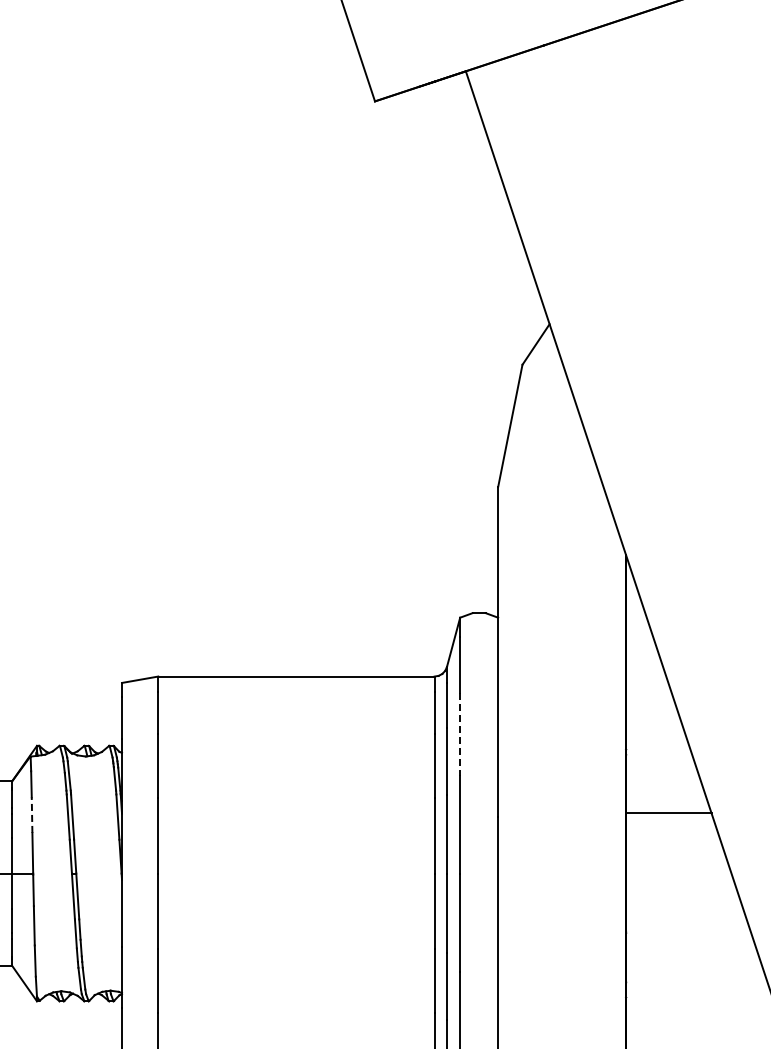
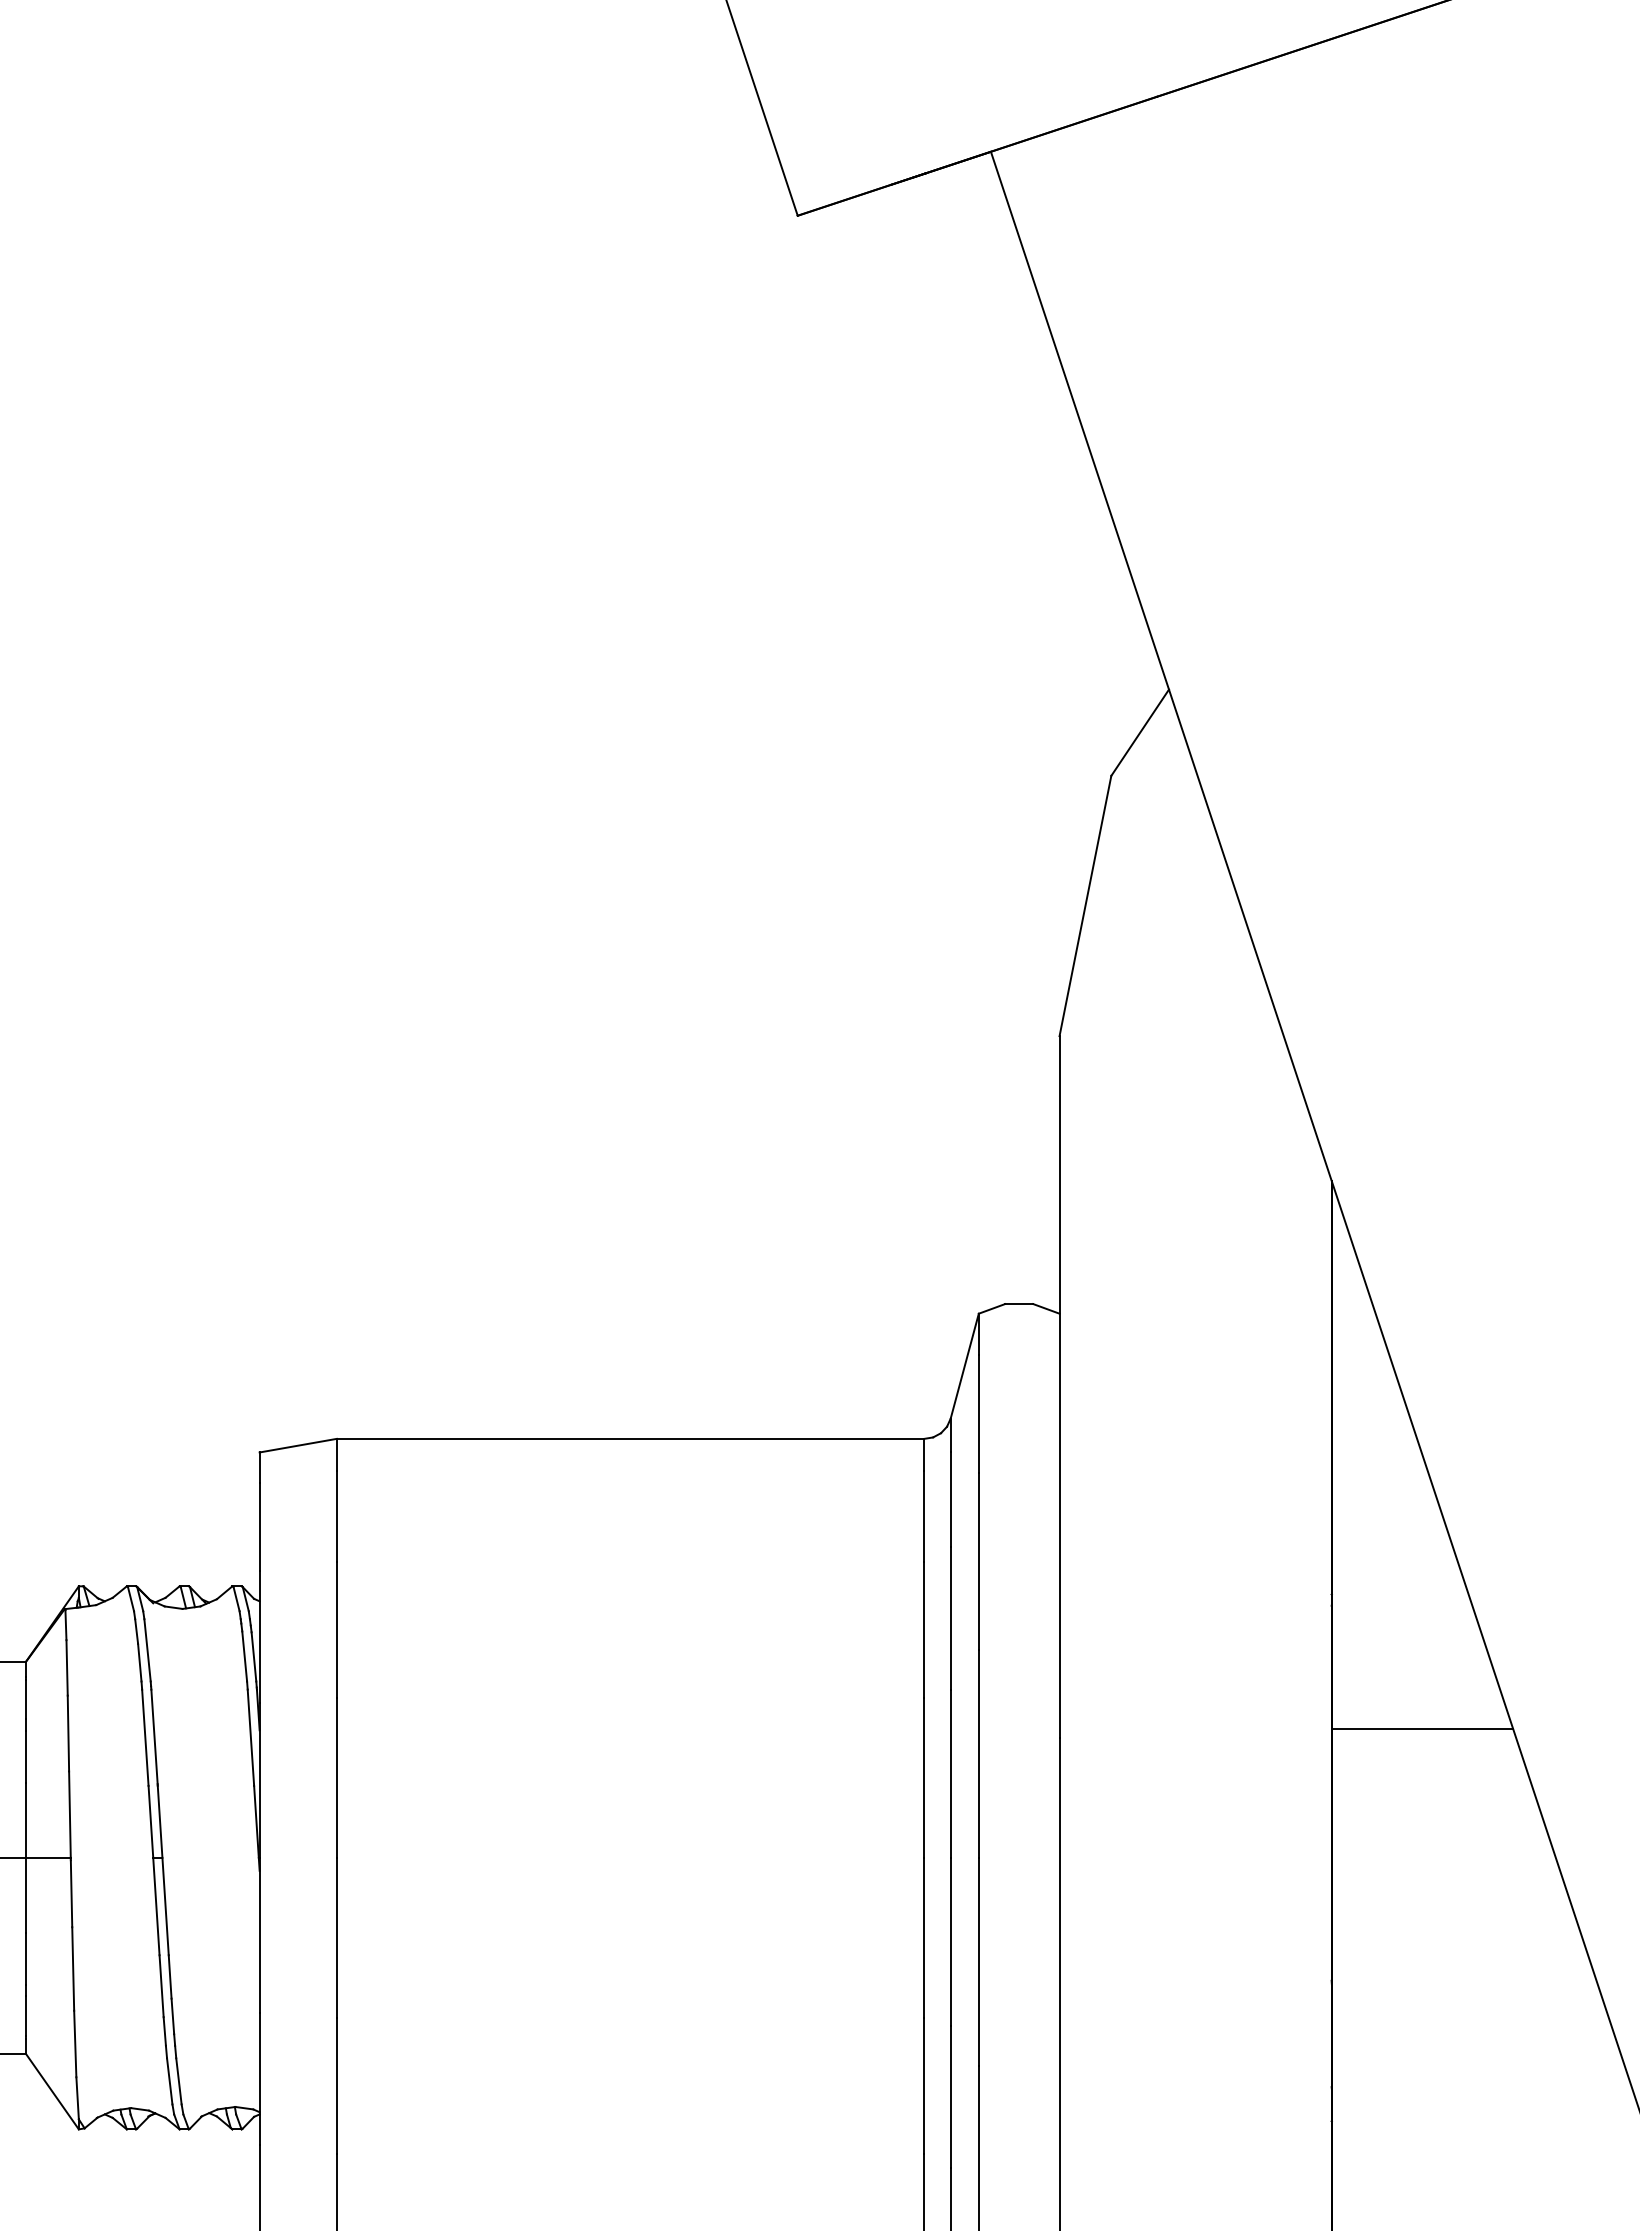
line: (460, 734) -> (979, 1562), dashed -> solid
line: (32, 815) -> (69, 1734), dashed -> solid

